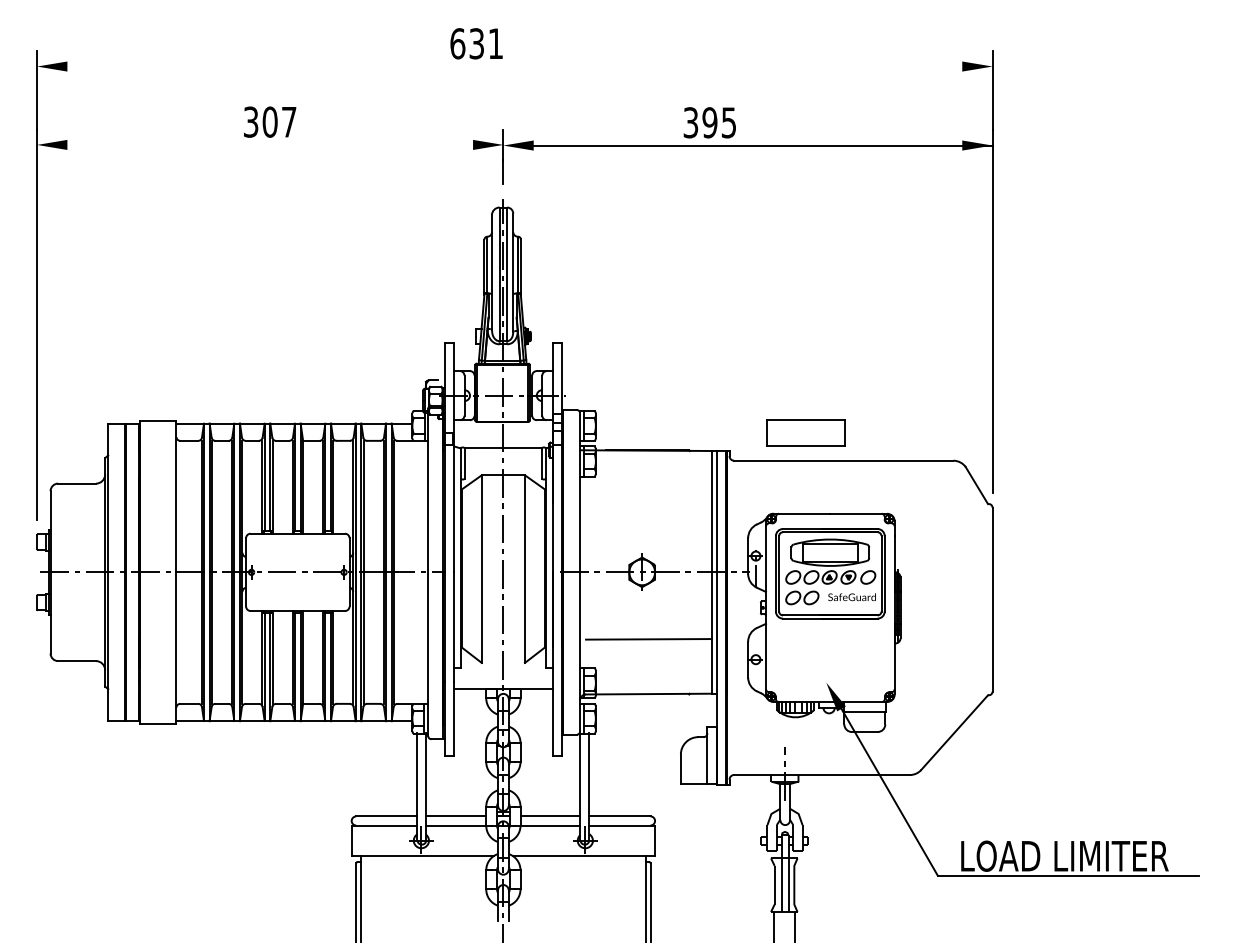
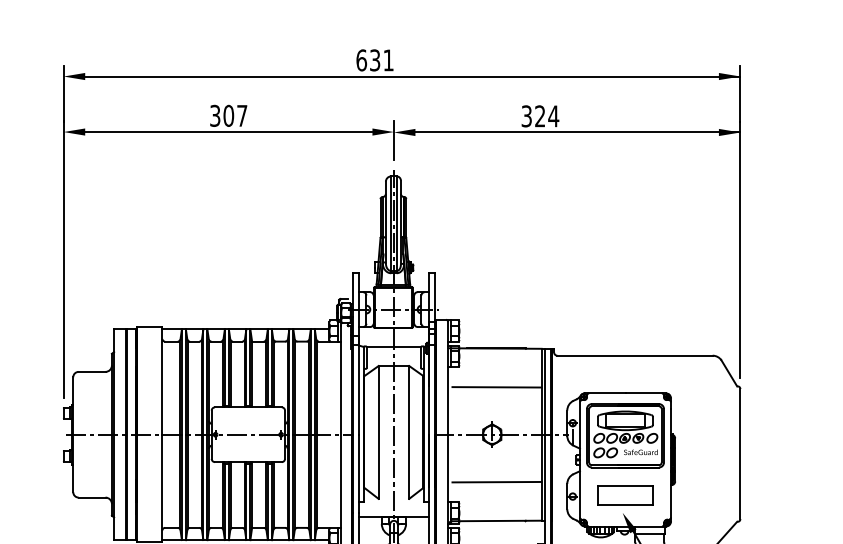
line: (529, 66) -> (412, 76), added
text: (719, 122) -> (547, 116), 395 -> 324
line: (270, 144) -> (229, 131), added
part: (805, 432) -> (624, 495), moved
line: (648, 505) -> (496, 387), added

